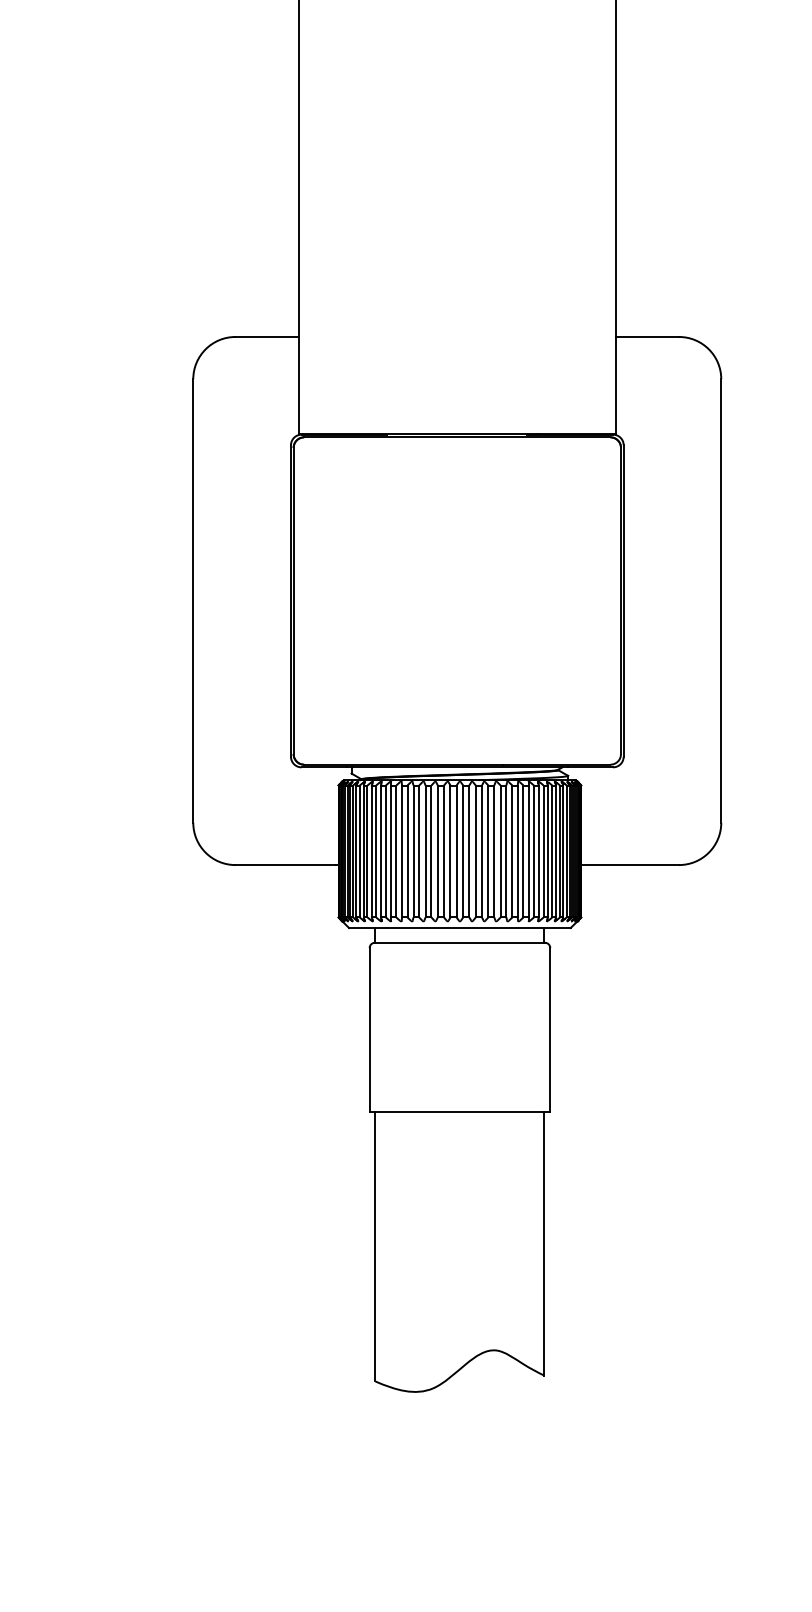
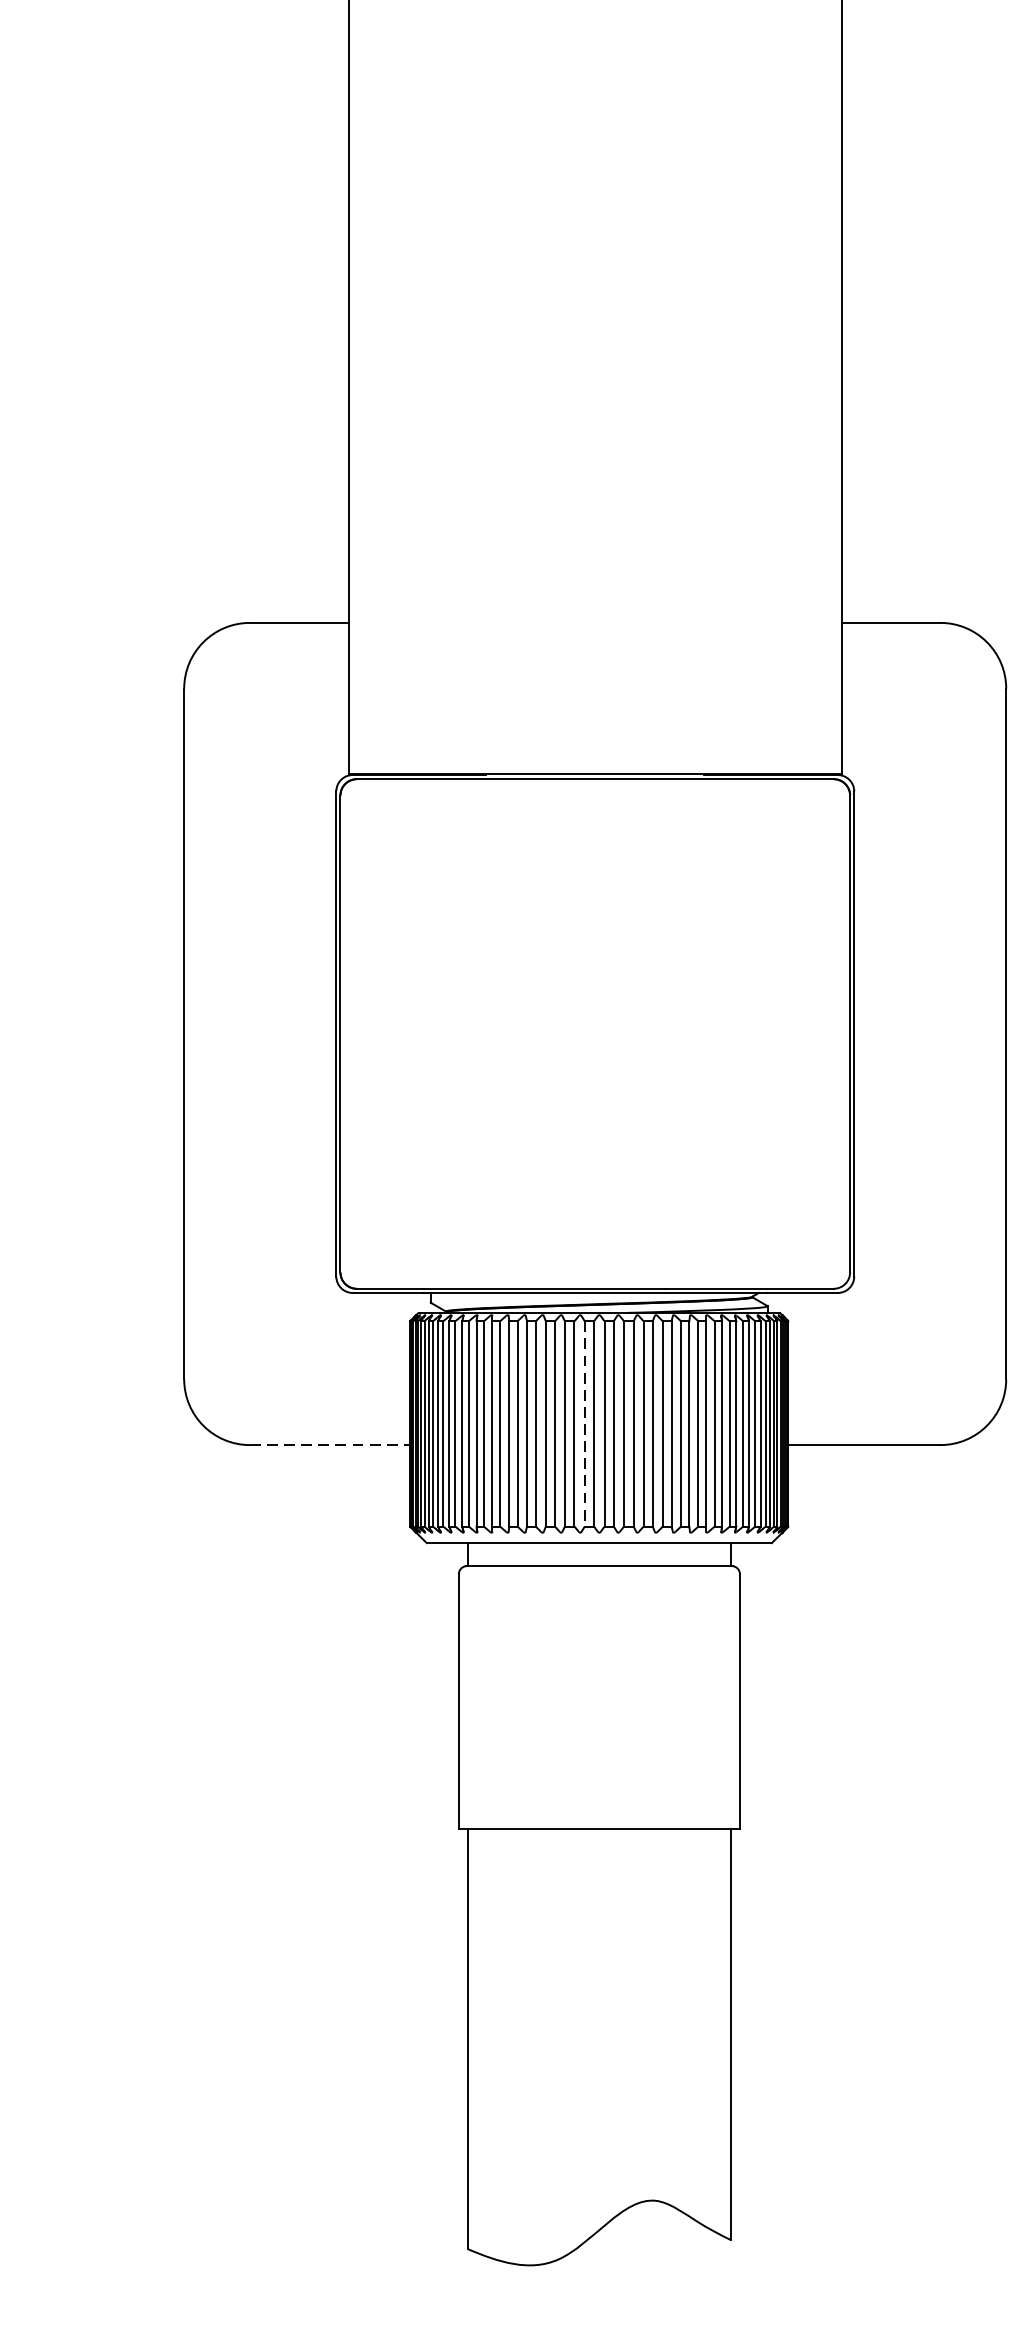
line: (450, 851) -> (584, 1423), solid -> dashed
line: (286, 865) -> (329, 1445), solid -> dashed

